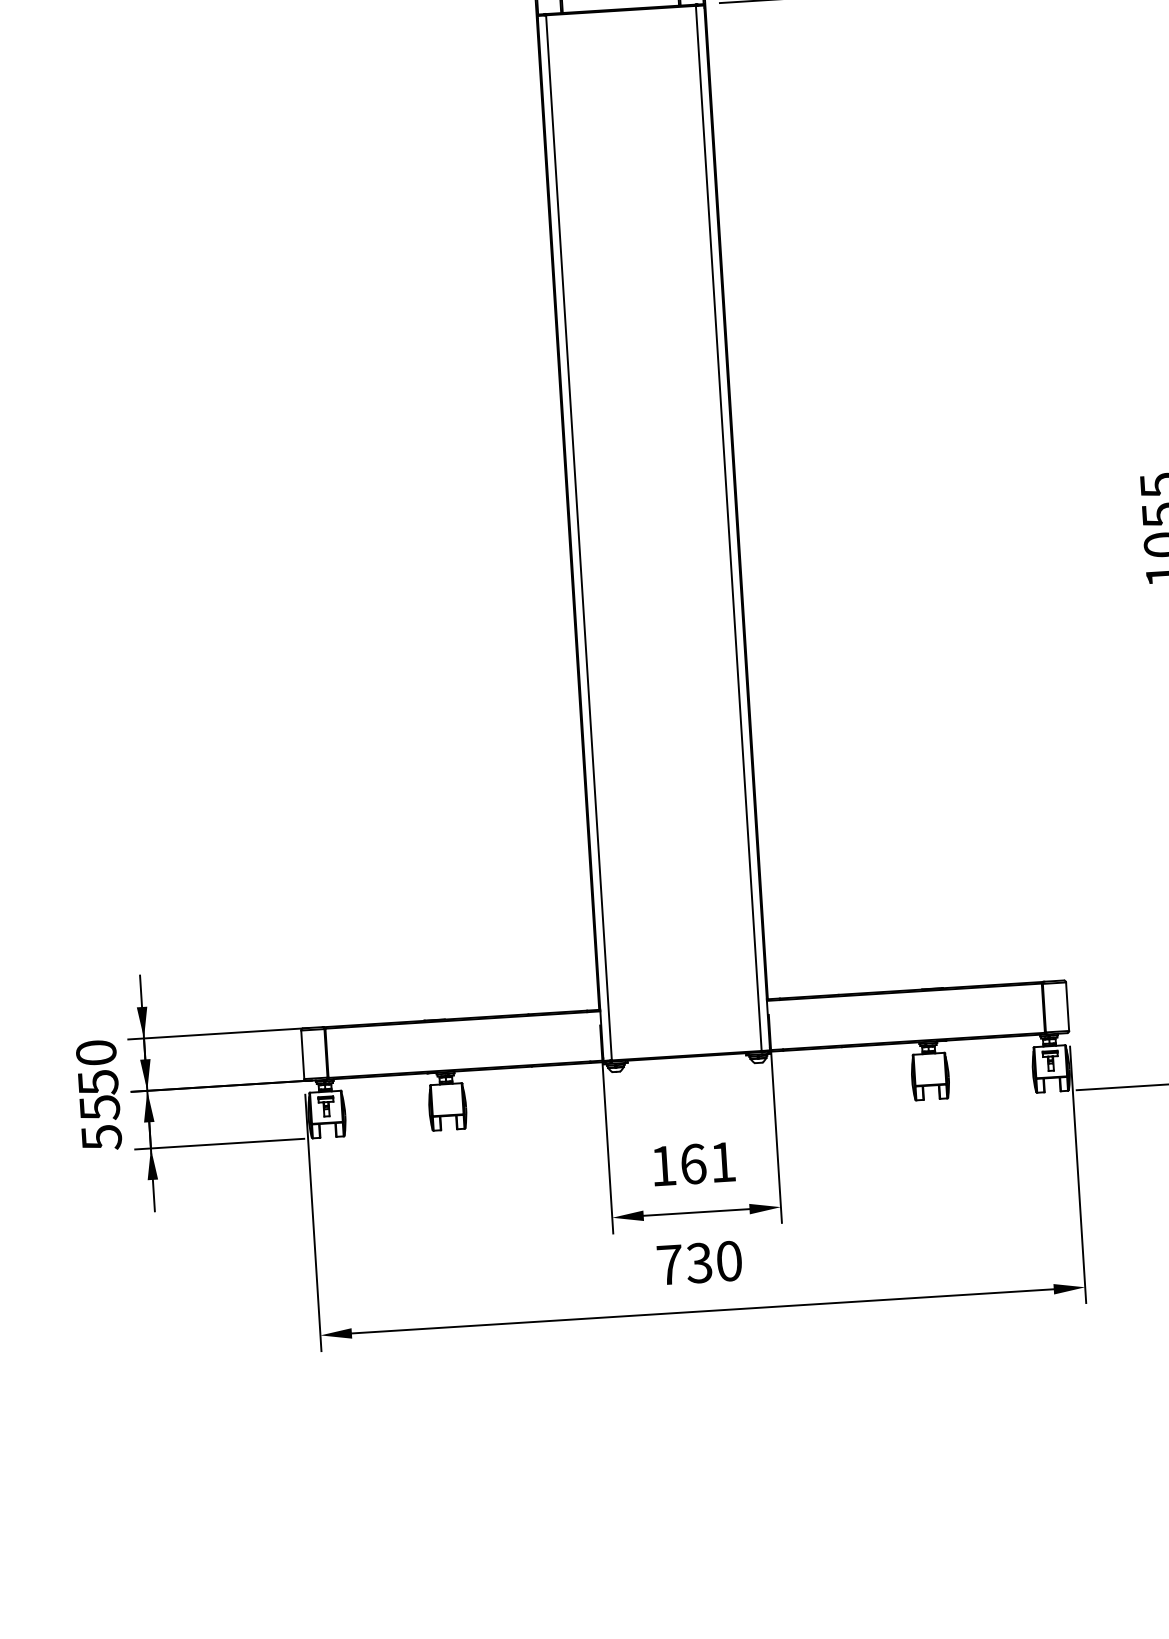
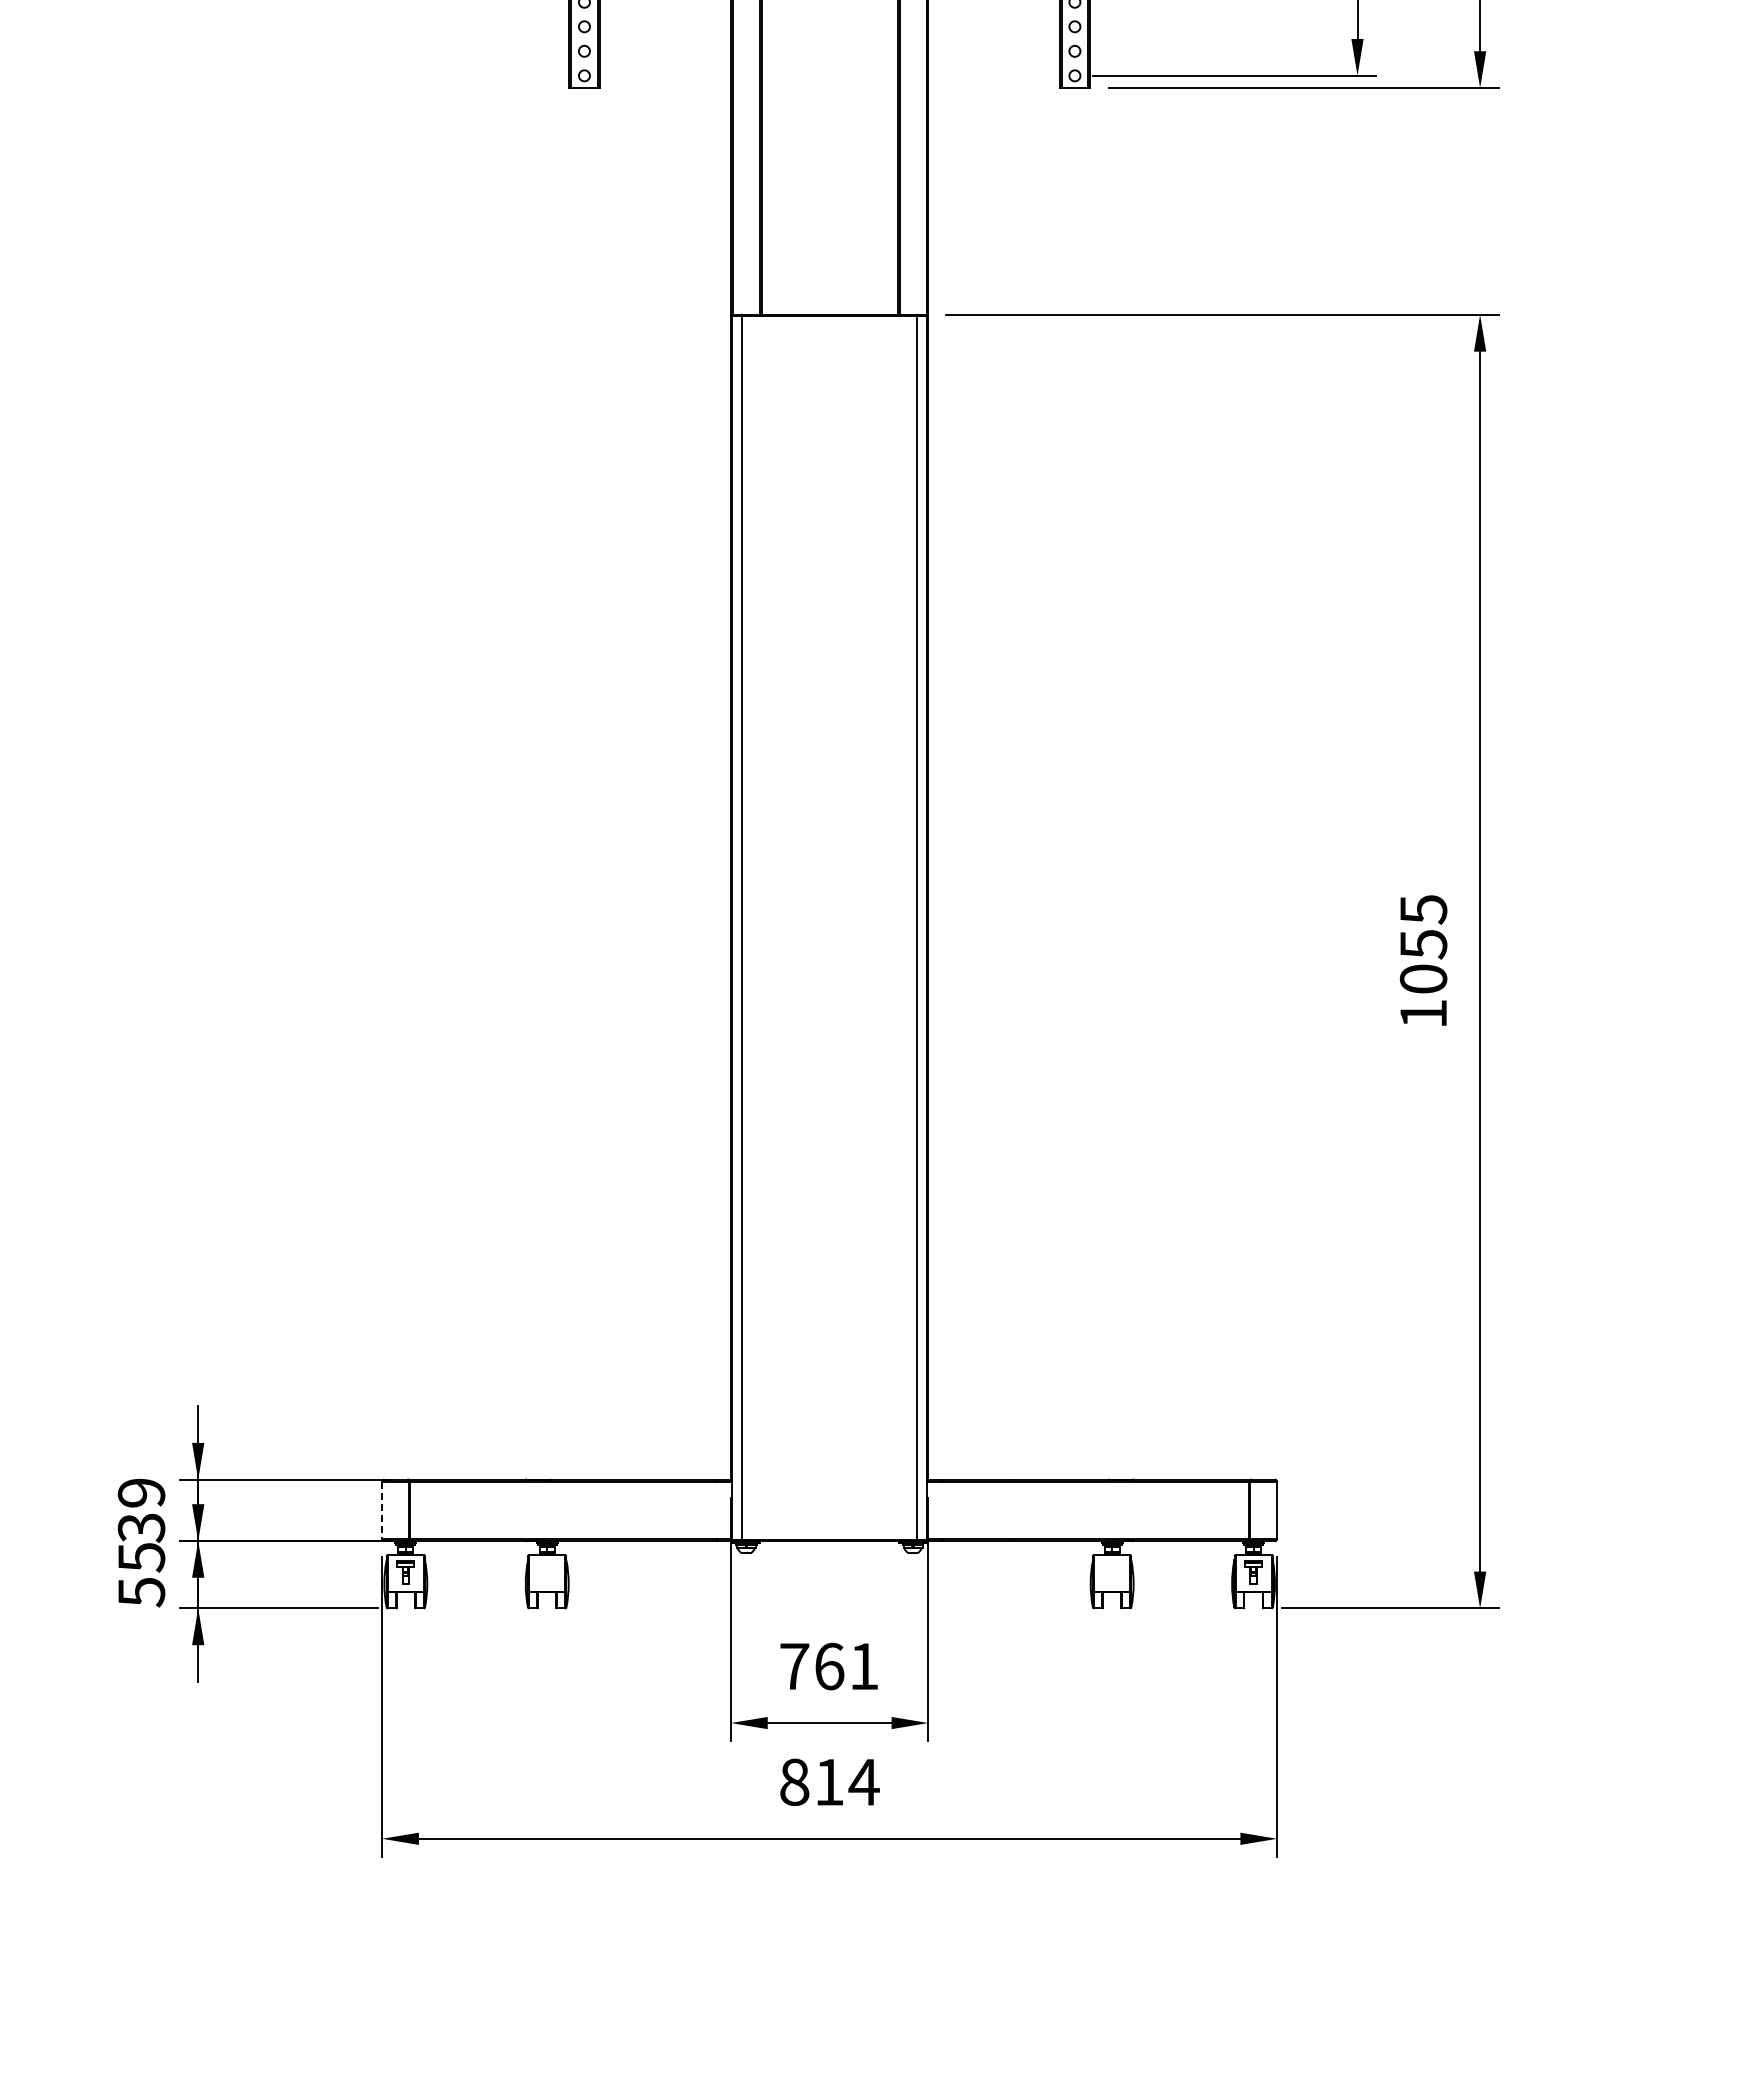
line: (303, 1054) -> (382, 1510), solid -> dashed
text: (97, 1067) -> (141, 1510), 50 -> 39
text: (663, 1166) -> (794, 1666), 161 -> 761
text: (699, 1263) -> (829, 1782), 730 -> 814

